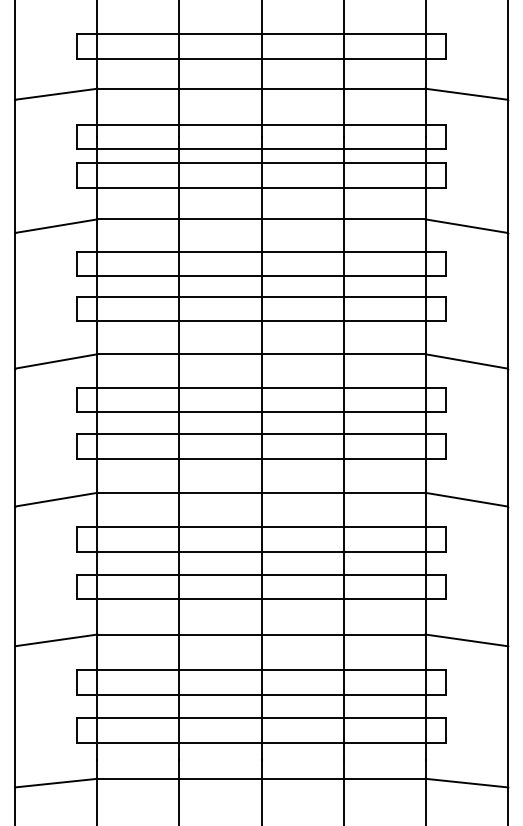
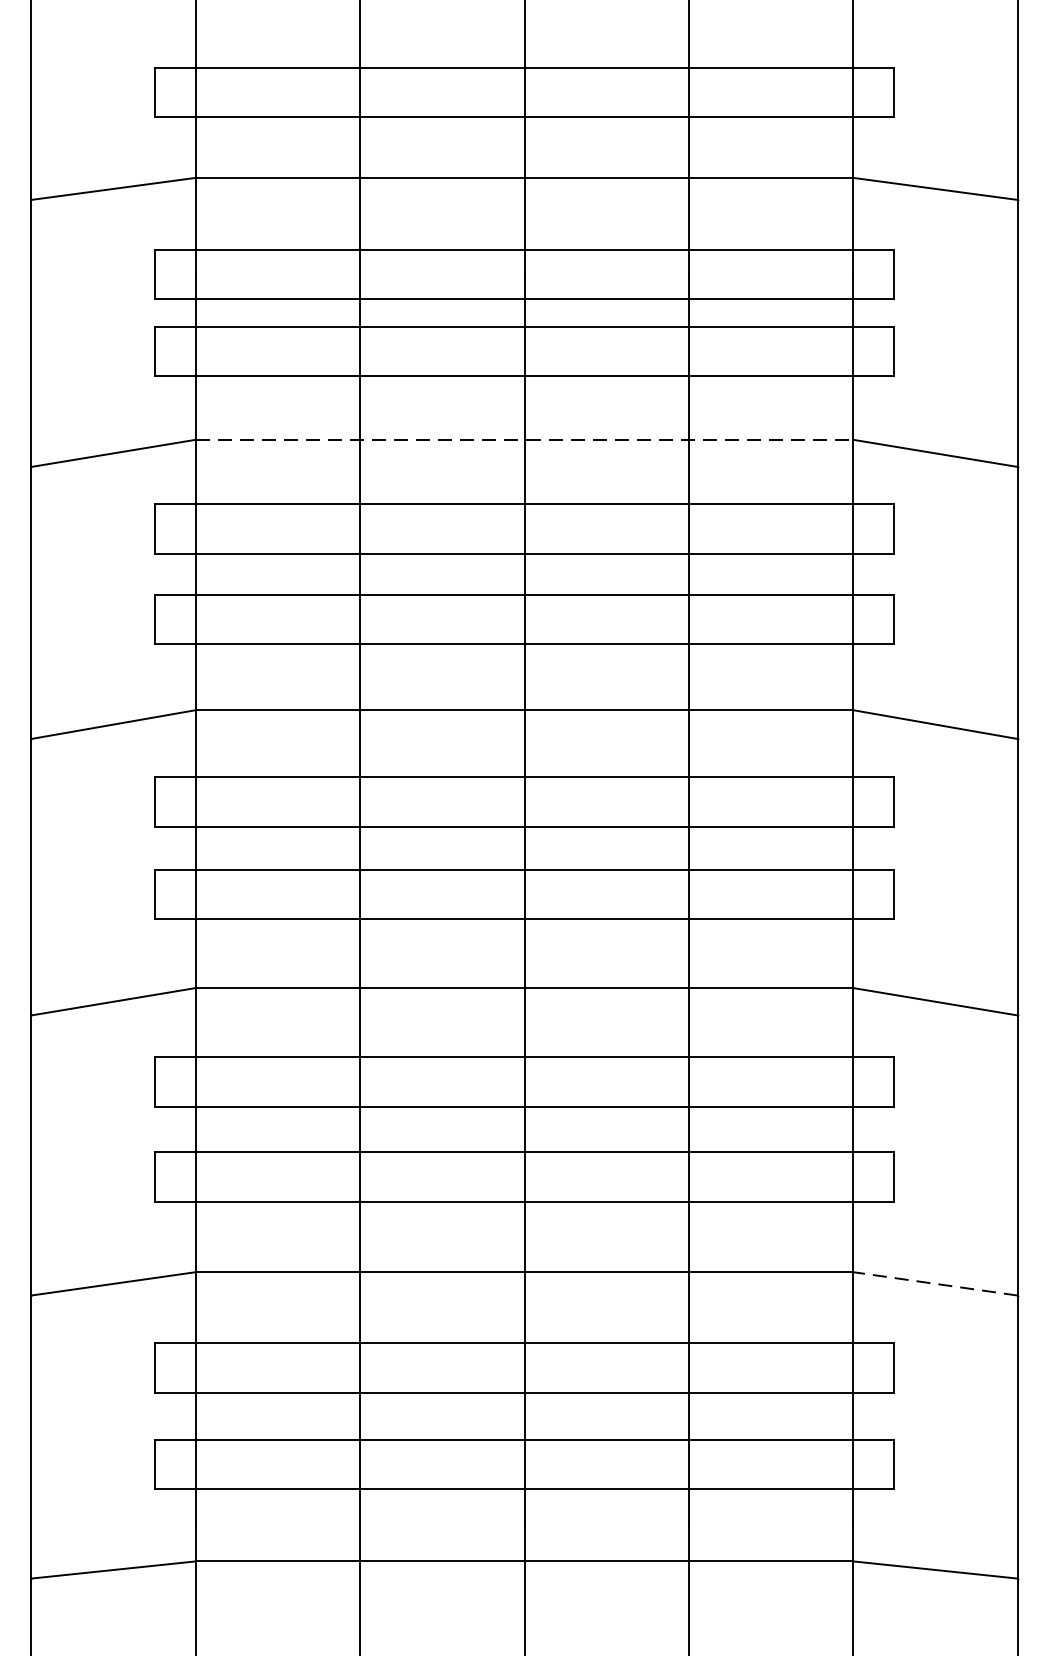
line: (261, 219) -> (524, 440), solid -> dashed
line: (466, 640) -> (935, 1284), solid -> dashed

